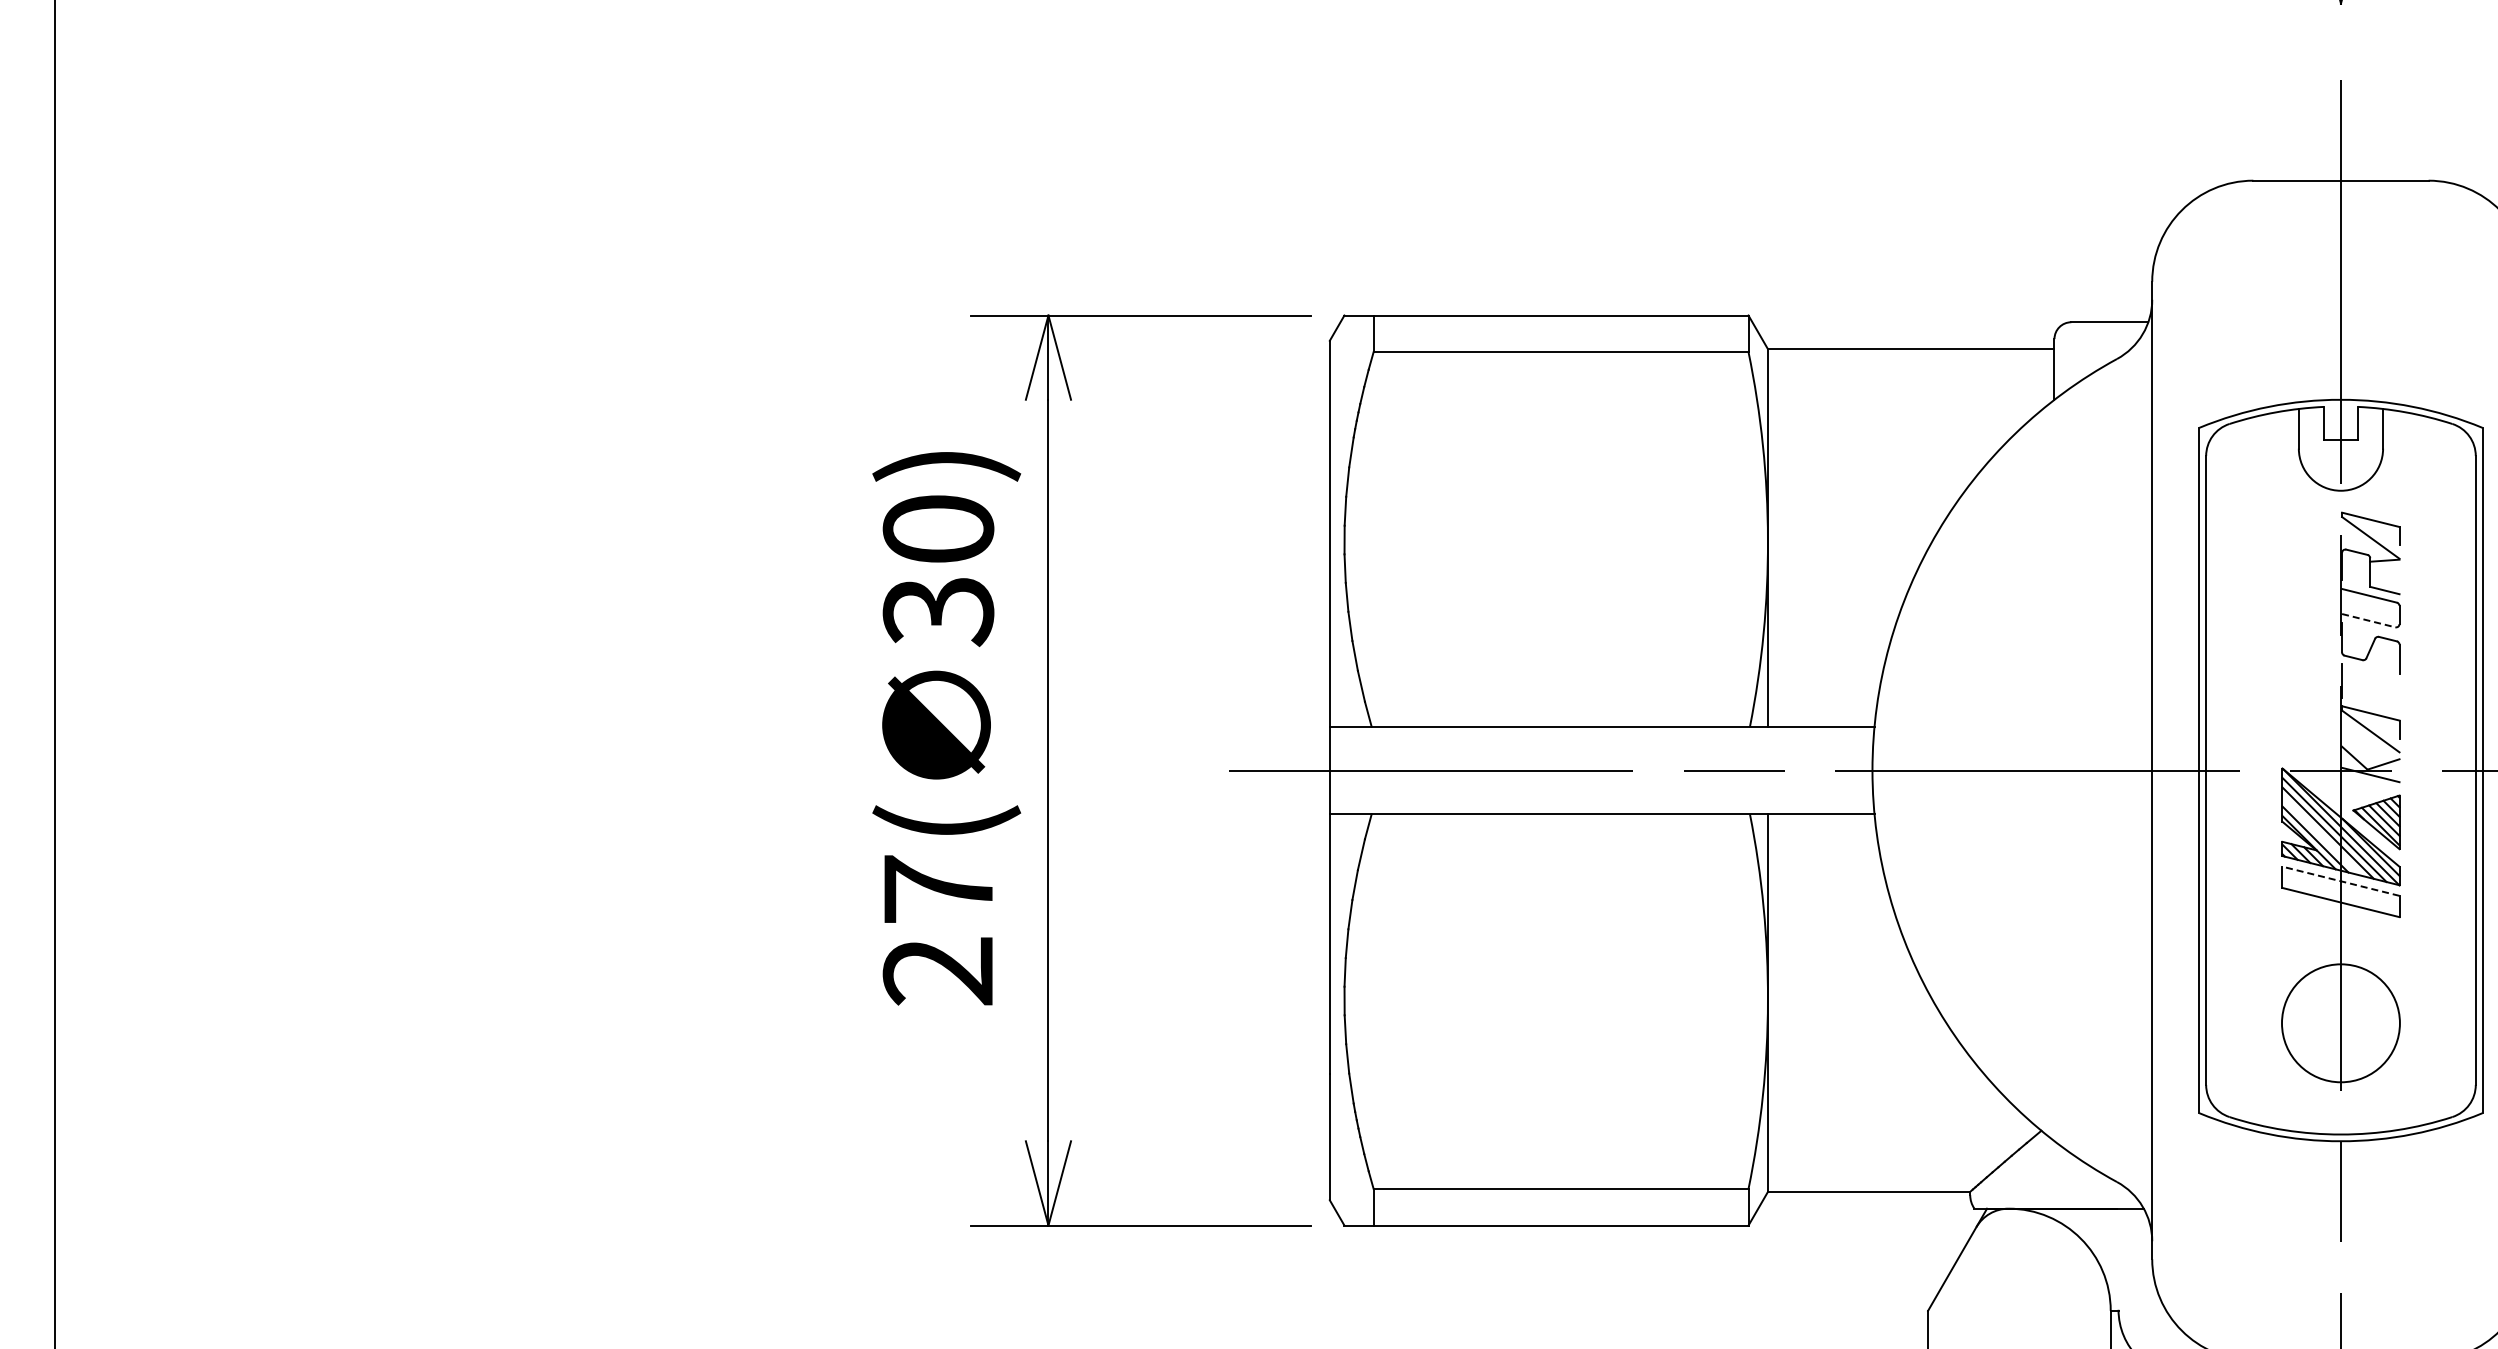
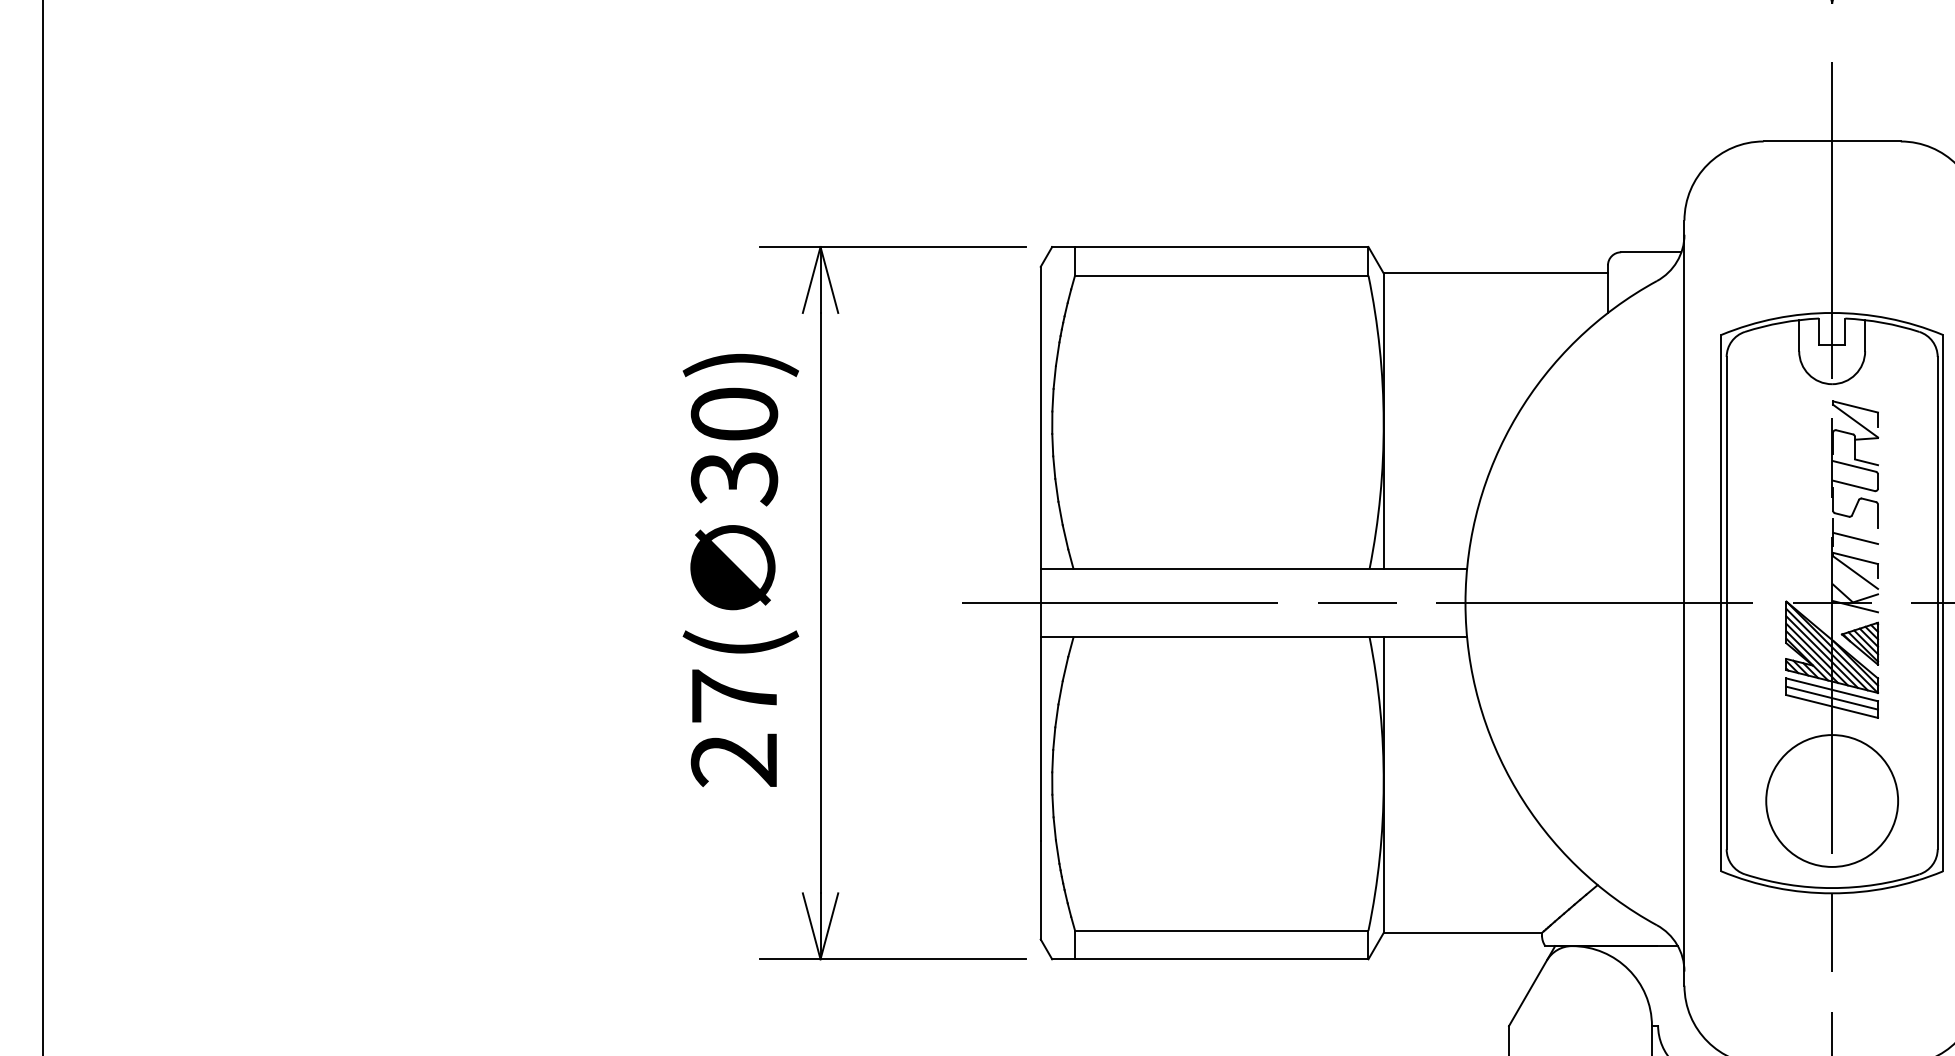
line: (2369, 620) -> (1854, 485), dashed -> solid
line: (2370, 687) -> (1855, 538), added
line: (2321, 835) -> (1816, 654), added
line: (2340, 881) -> (1831, 690), dashed -> solid
line: (2340, 891) -> (1831, 697), added
circle: (2340, 1023) -> (1831, 801), size x1.43

